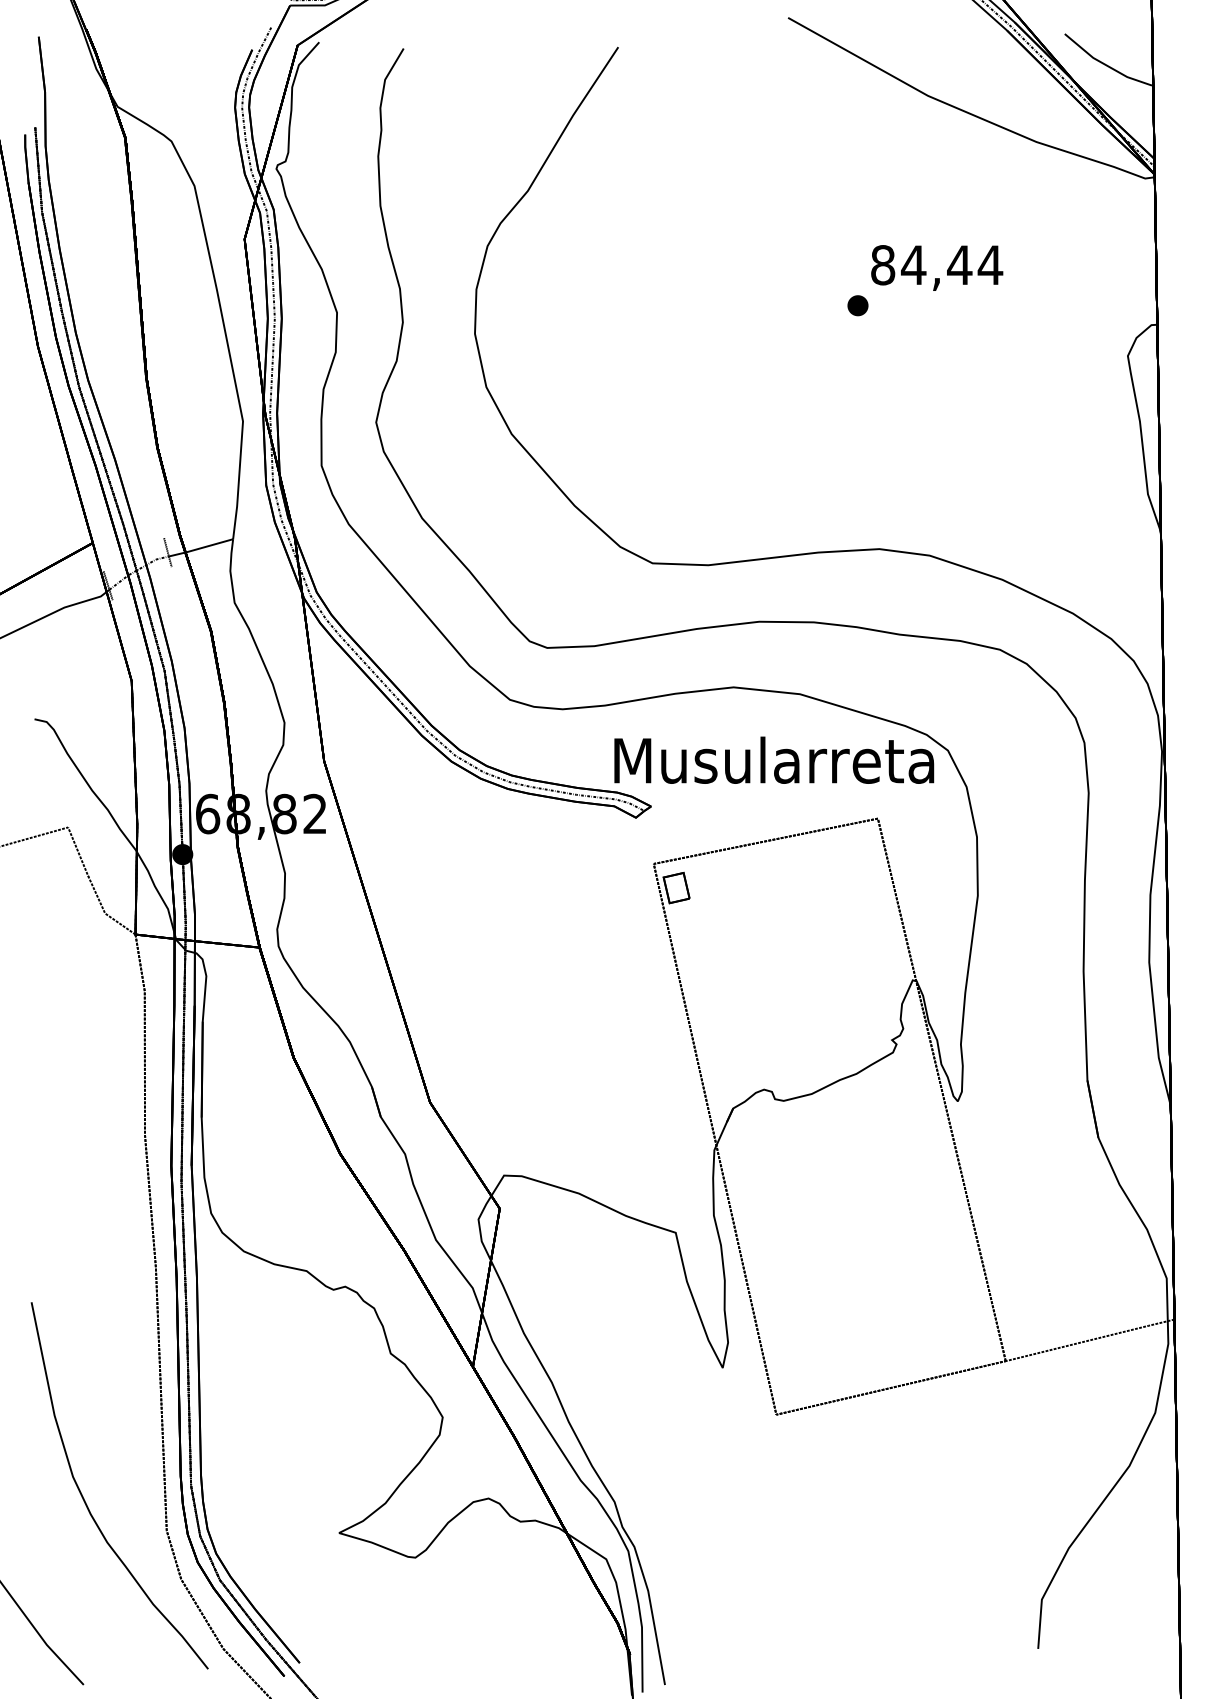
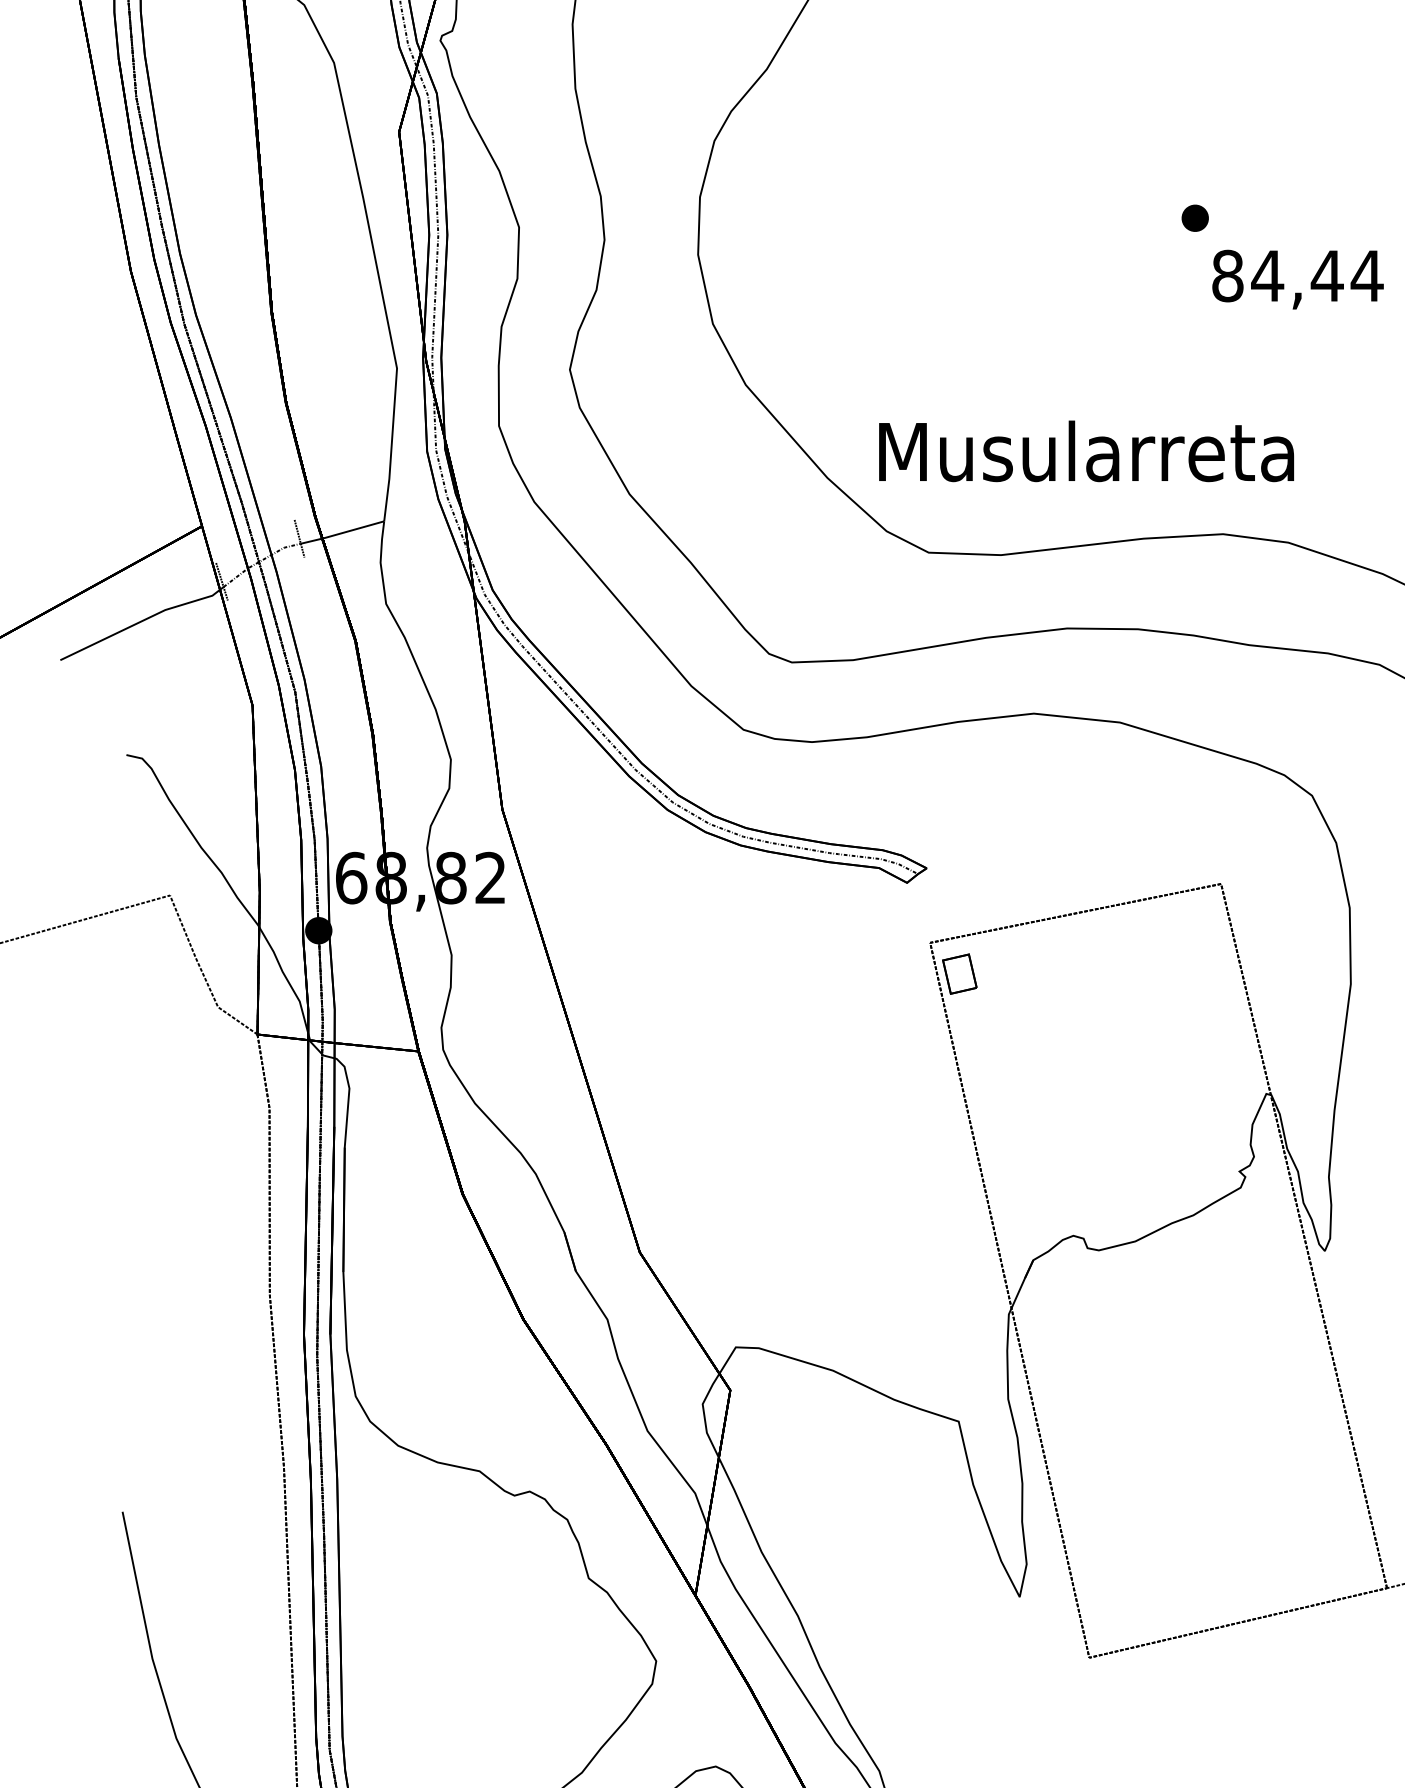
text: (937, 267) -> (1298, 278), moved
text: (774, 759) -> (1086, 450), moved

